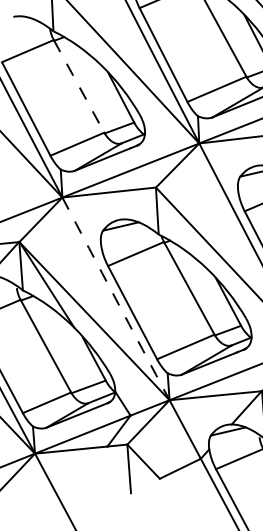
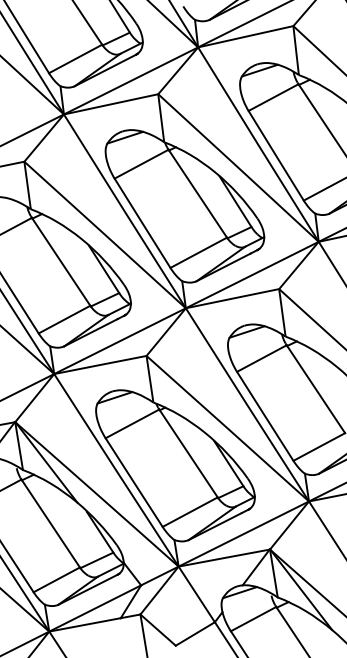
line: (79, 86) -> (61, 261), dashed -> solid
arc: (116, 299) -> (116, 470), dashed -> solid

